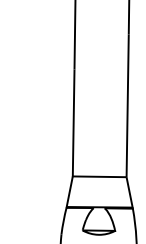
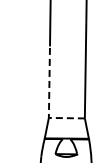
line: (73, 150) -> (49, 100), solid -> dashed

